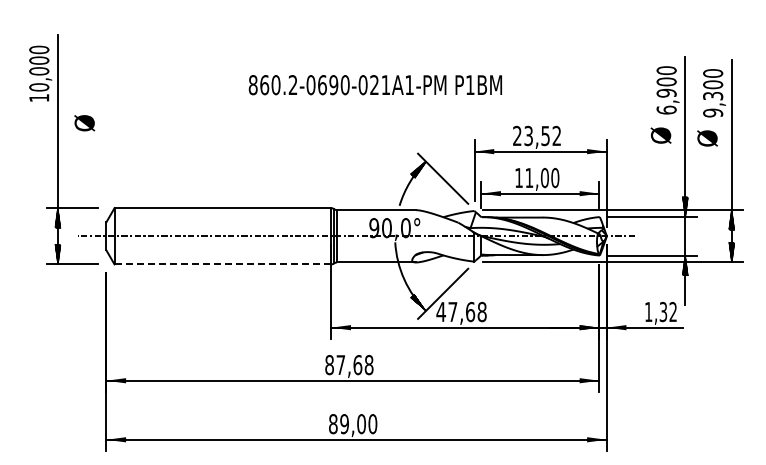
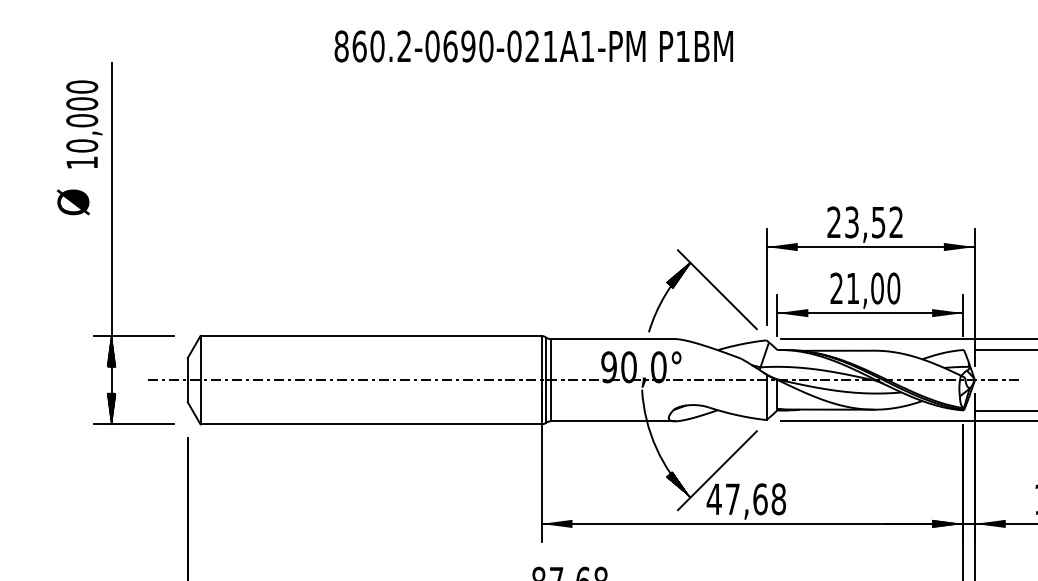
text: (374, 85) -> (532, 47), moved
text: (84, 123) -> (73, 202), moved
text: (518, 177) -> (835, 287), 11,00 -> 21,00
line: (223, 264) -> (371, 424), dashed -> solid

